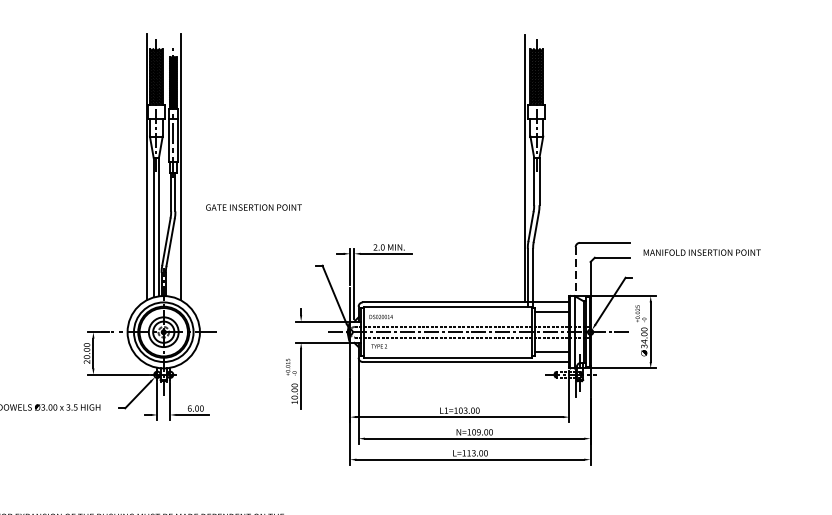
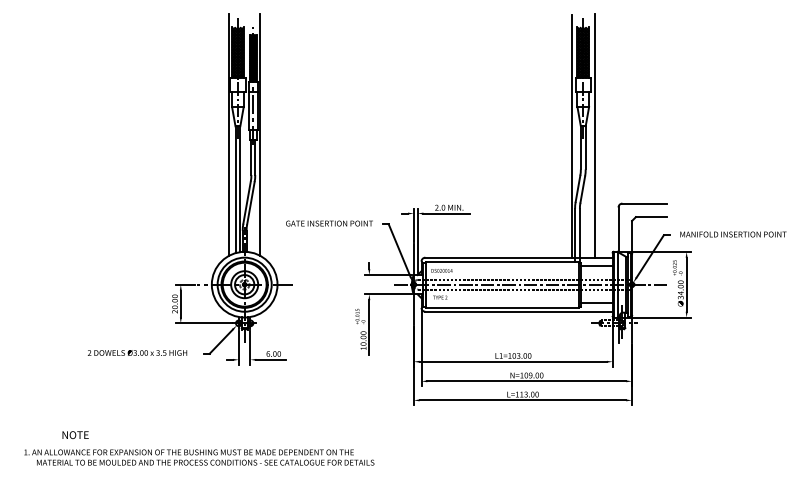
line: (550, 167) -> (595, 135), added
text: (253, 207) -> (329, 223), moved
text: (702, 252) -> (733, 234), moved
line: (575, 272) -> (618, 230), dashed -> solid

